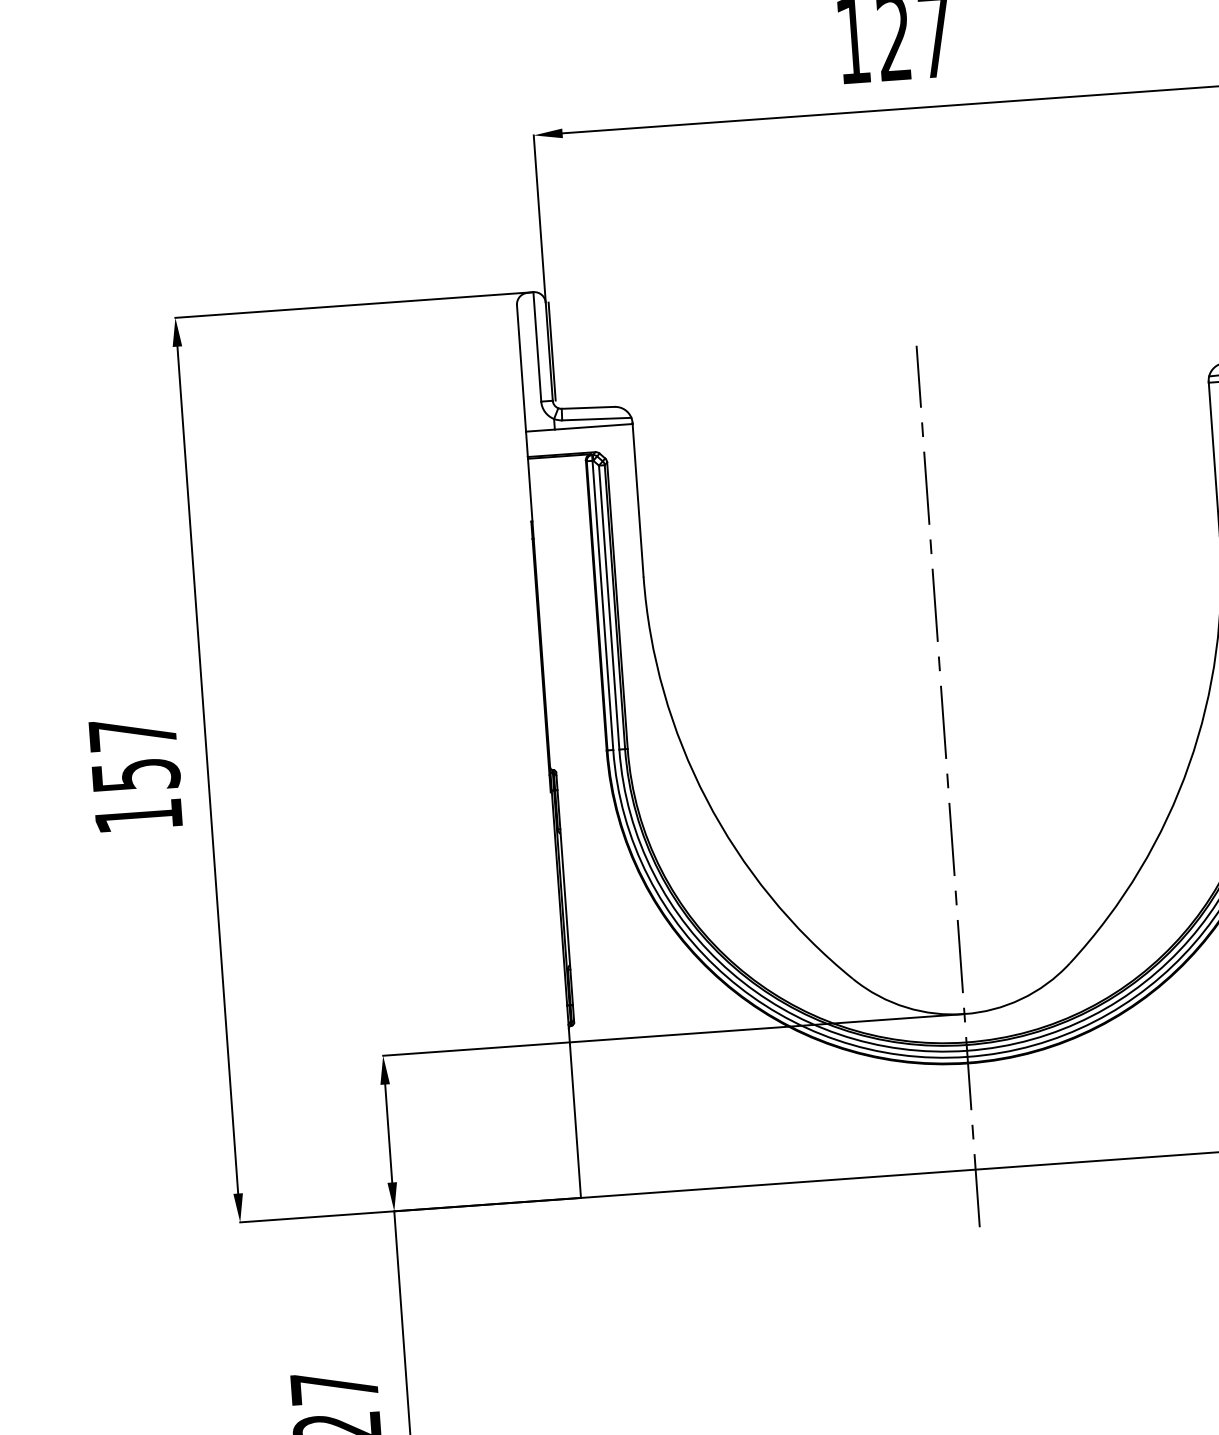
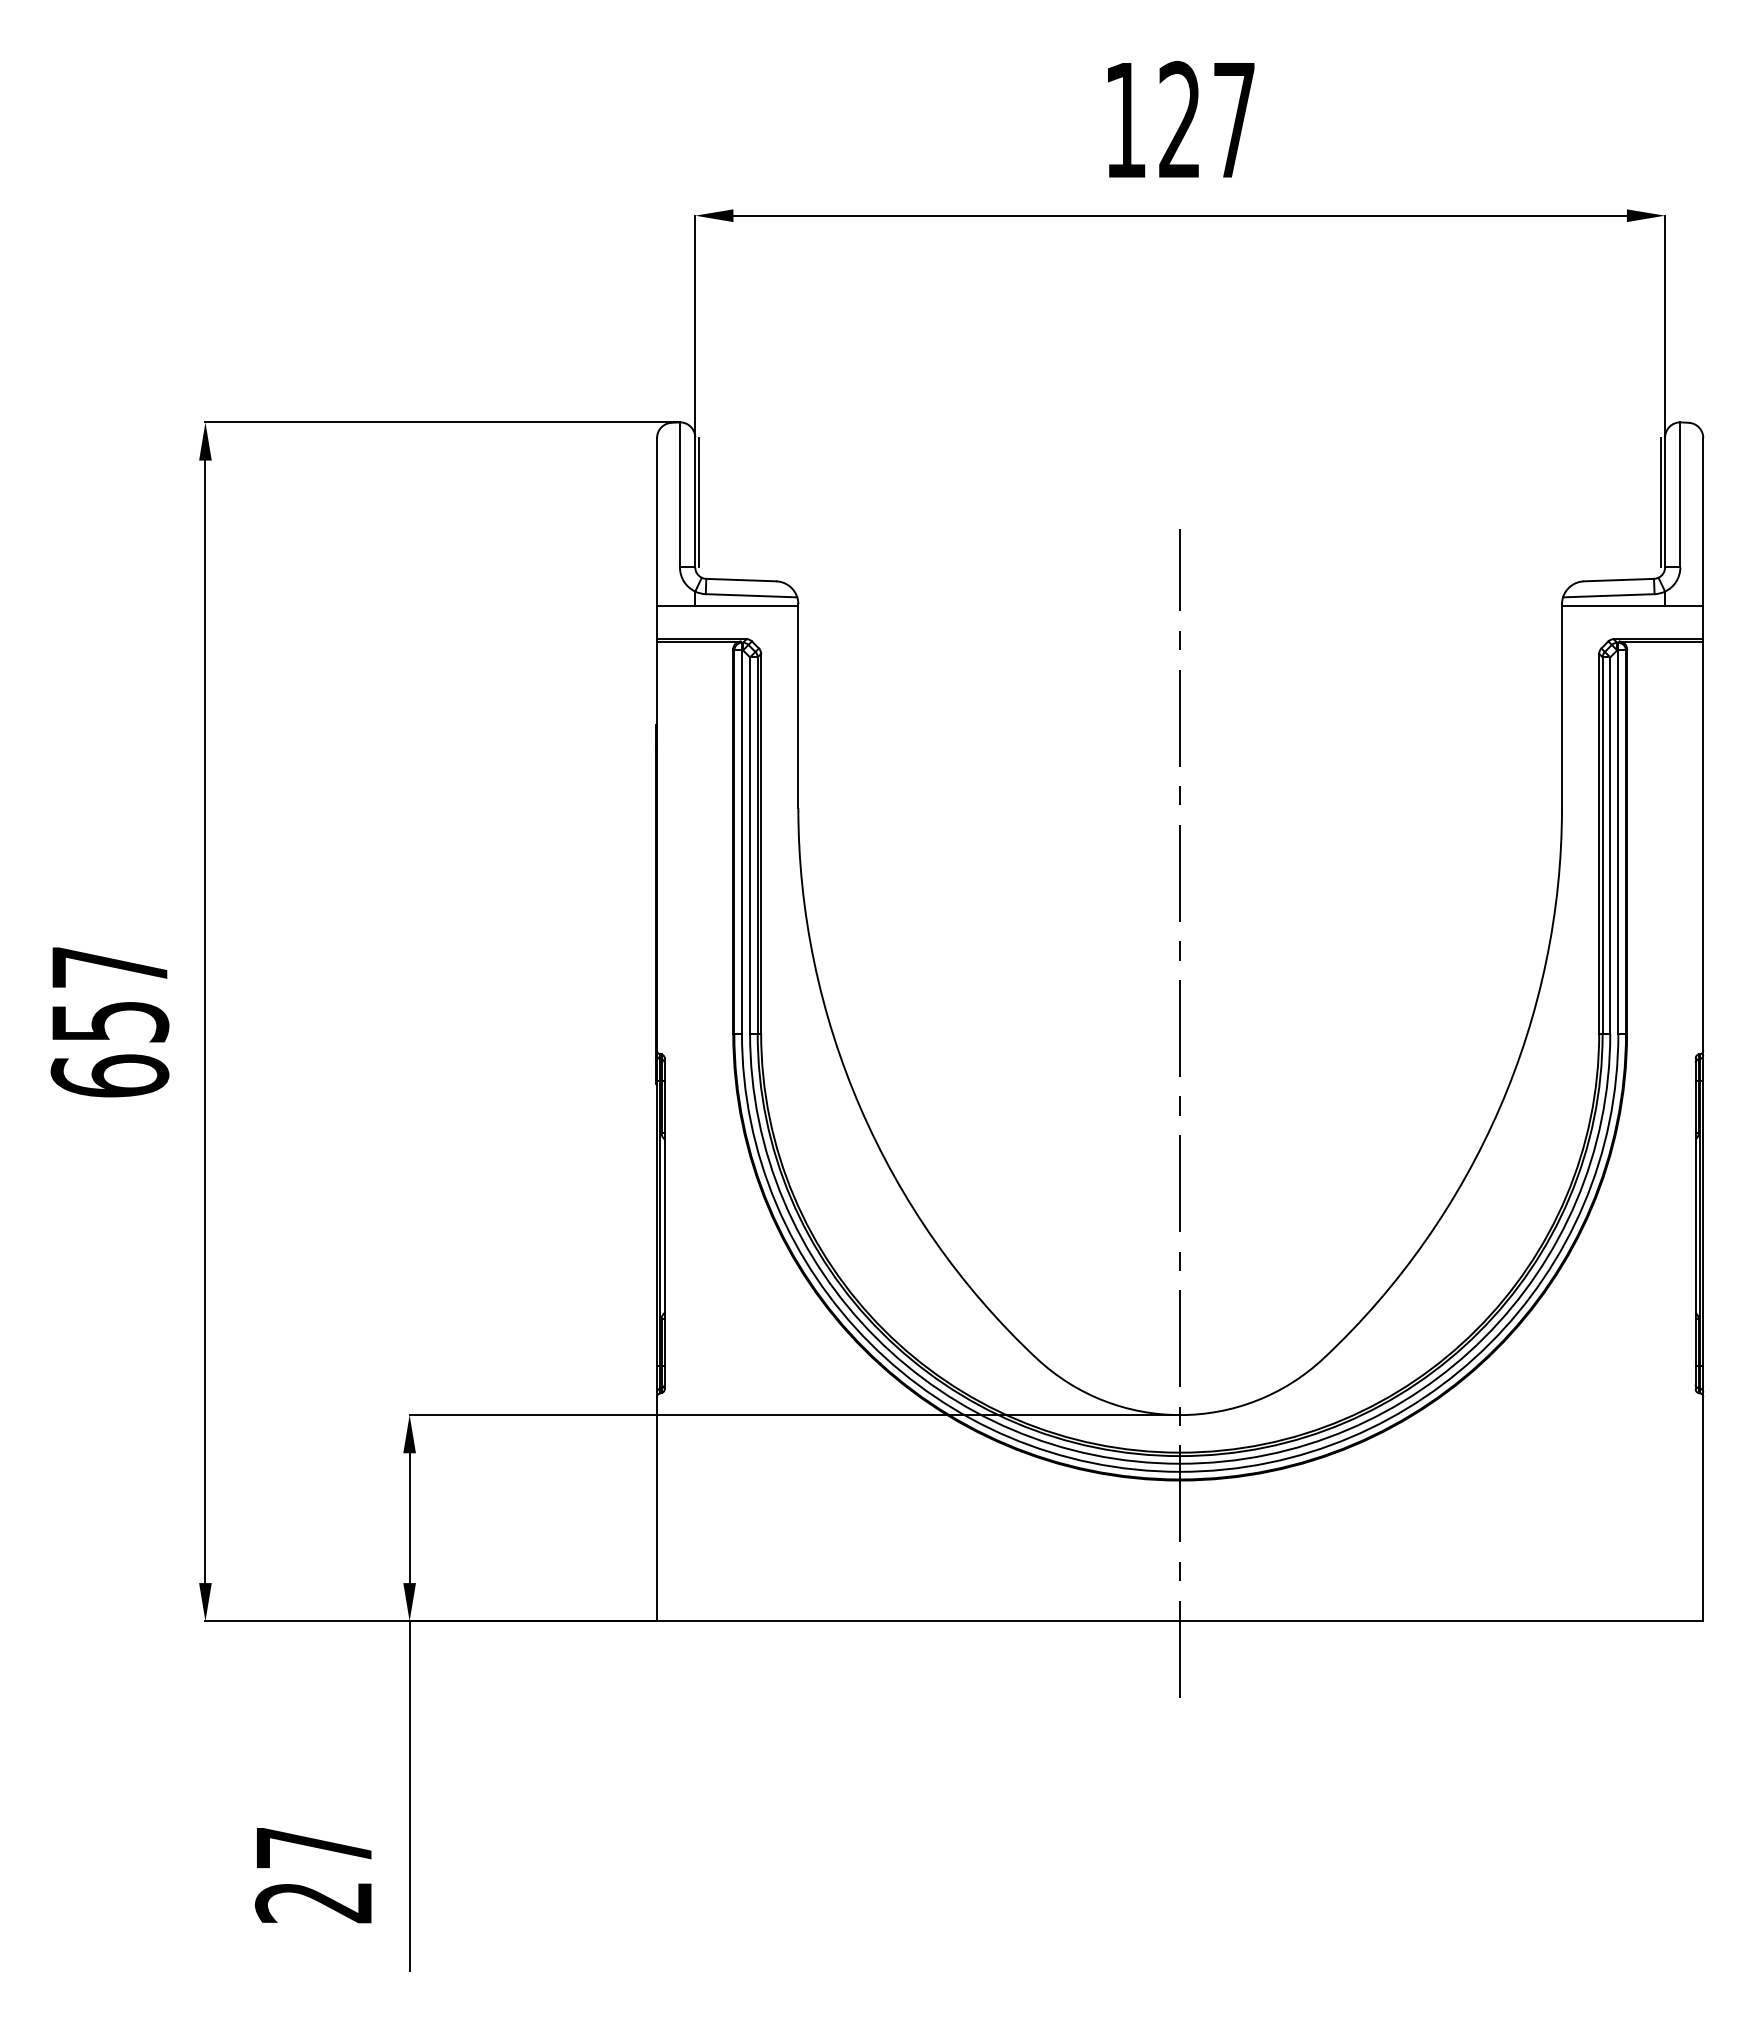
text: (138, 815) -> (109, 1075), 157 -> 657

